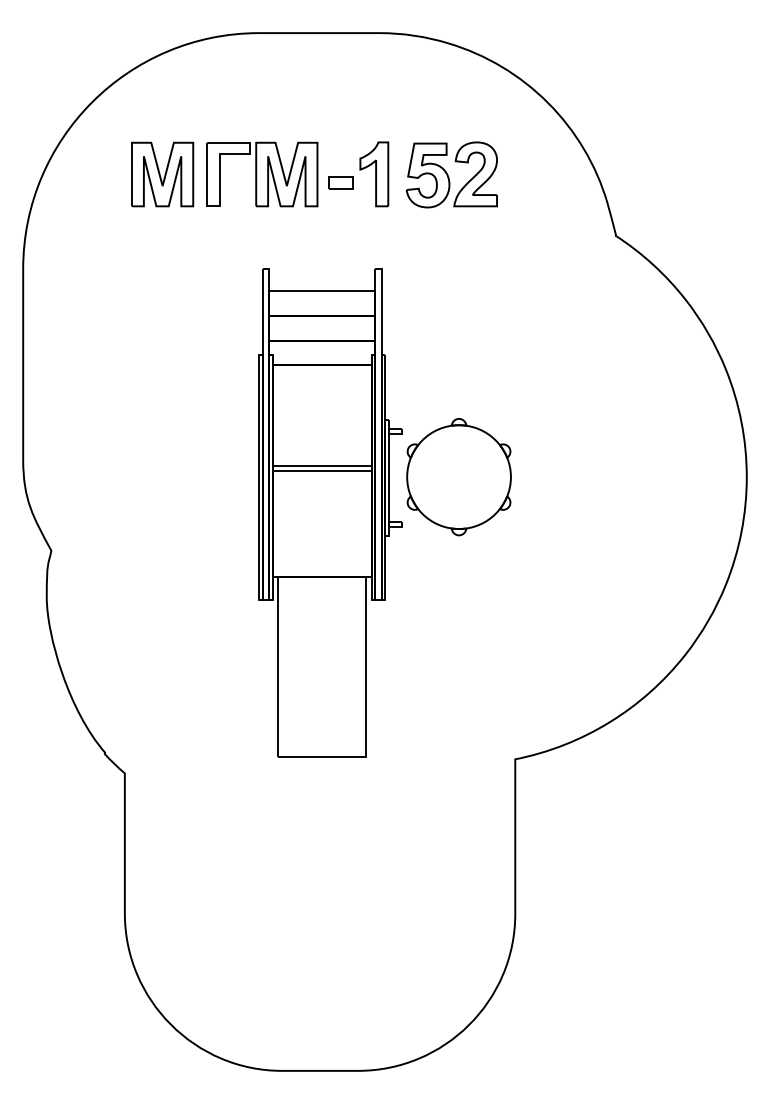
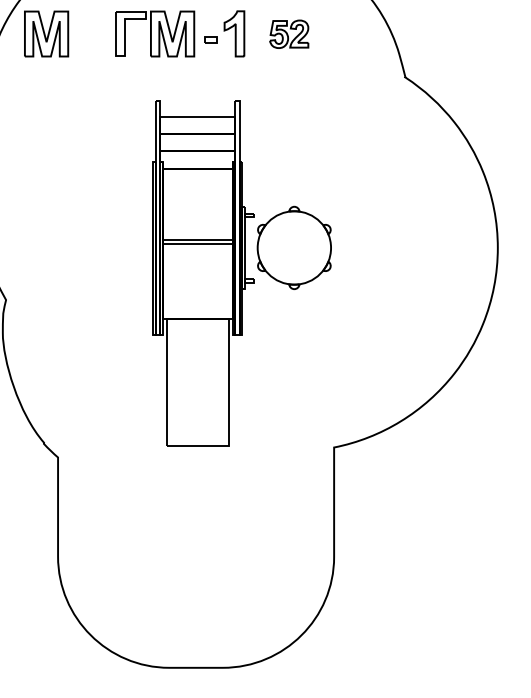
part: (162, 174) -> (46, 33), moved
part: (451, 174) -> (289, 33), size x0.6
part: (340, 182) -> (210, 39), size x0.7

